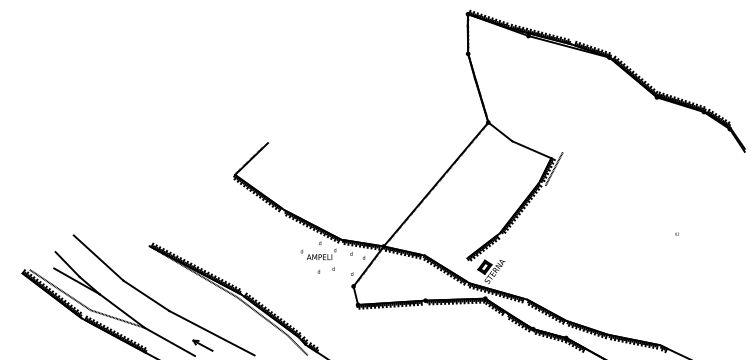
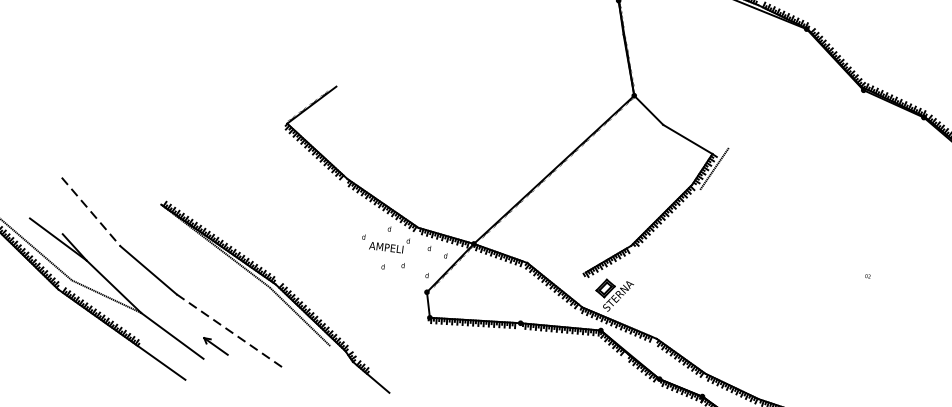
line: (98, 258) -> (90, 212), solid -> dashed
line: (67, 264) -> (48, 215), removed
line: (212, 333) -> (230, 331), solid -> dashed
line: (297, 345) -> (342, 361), removed

